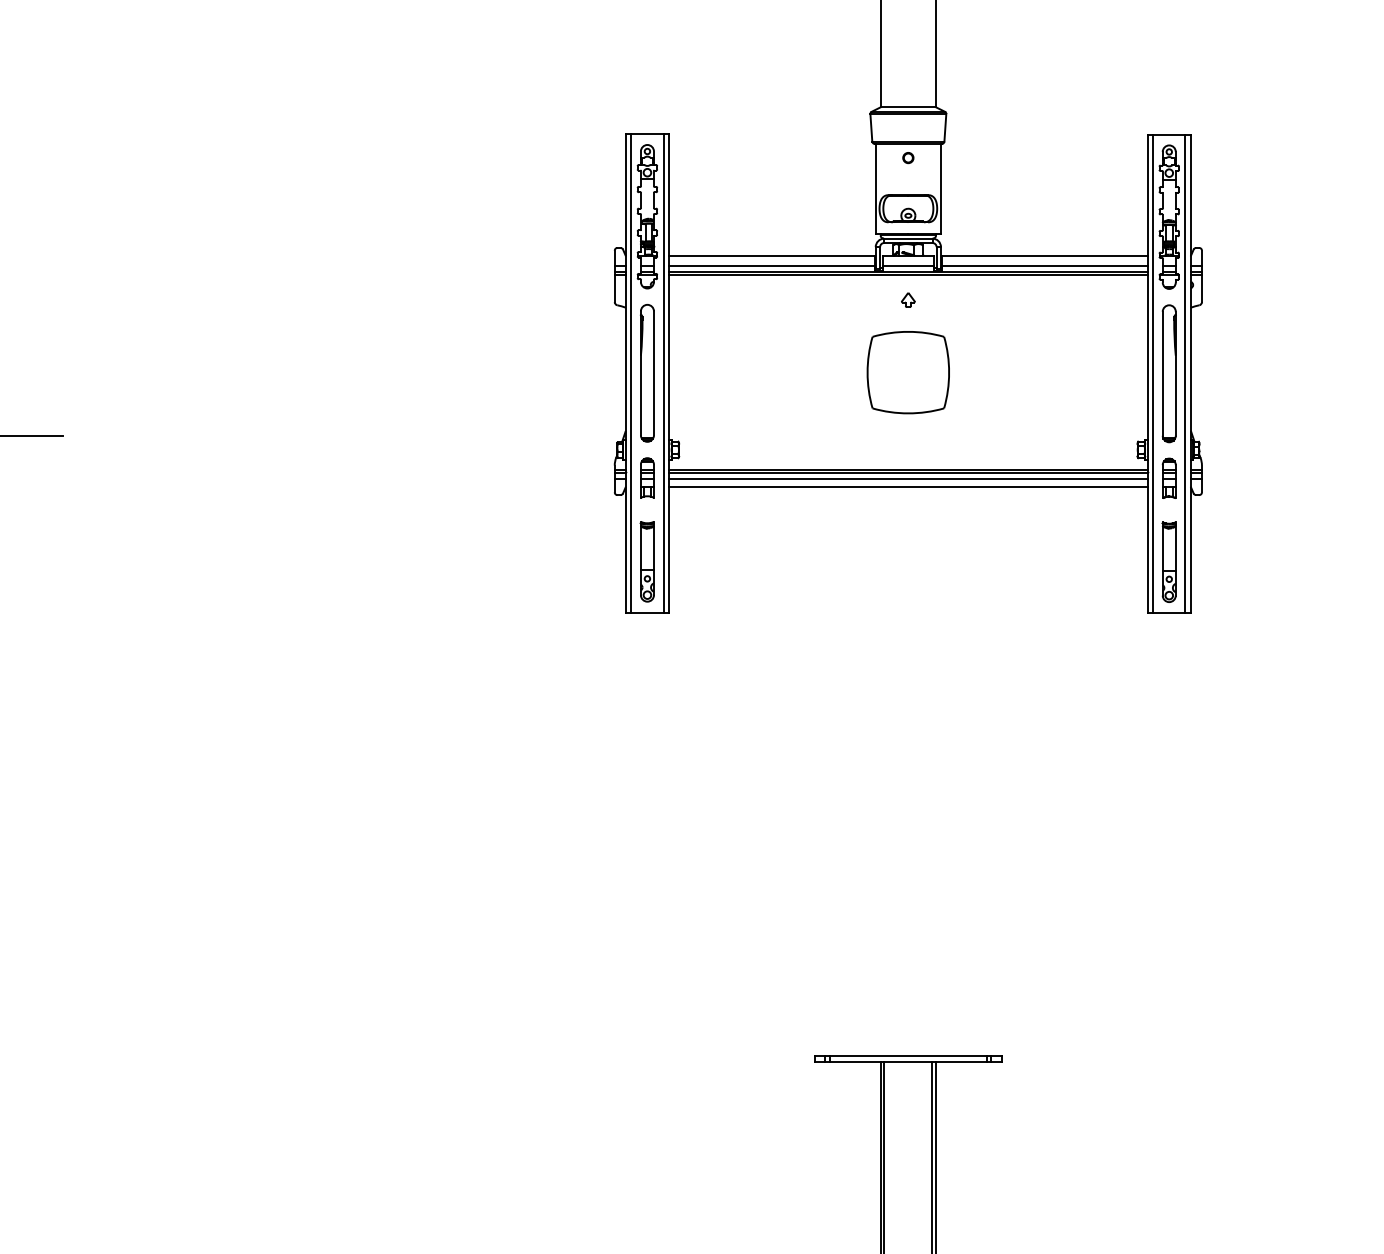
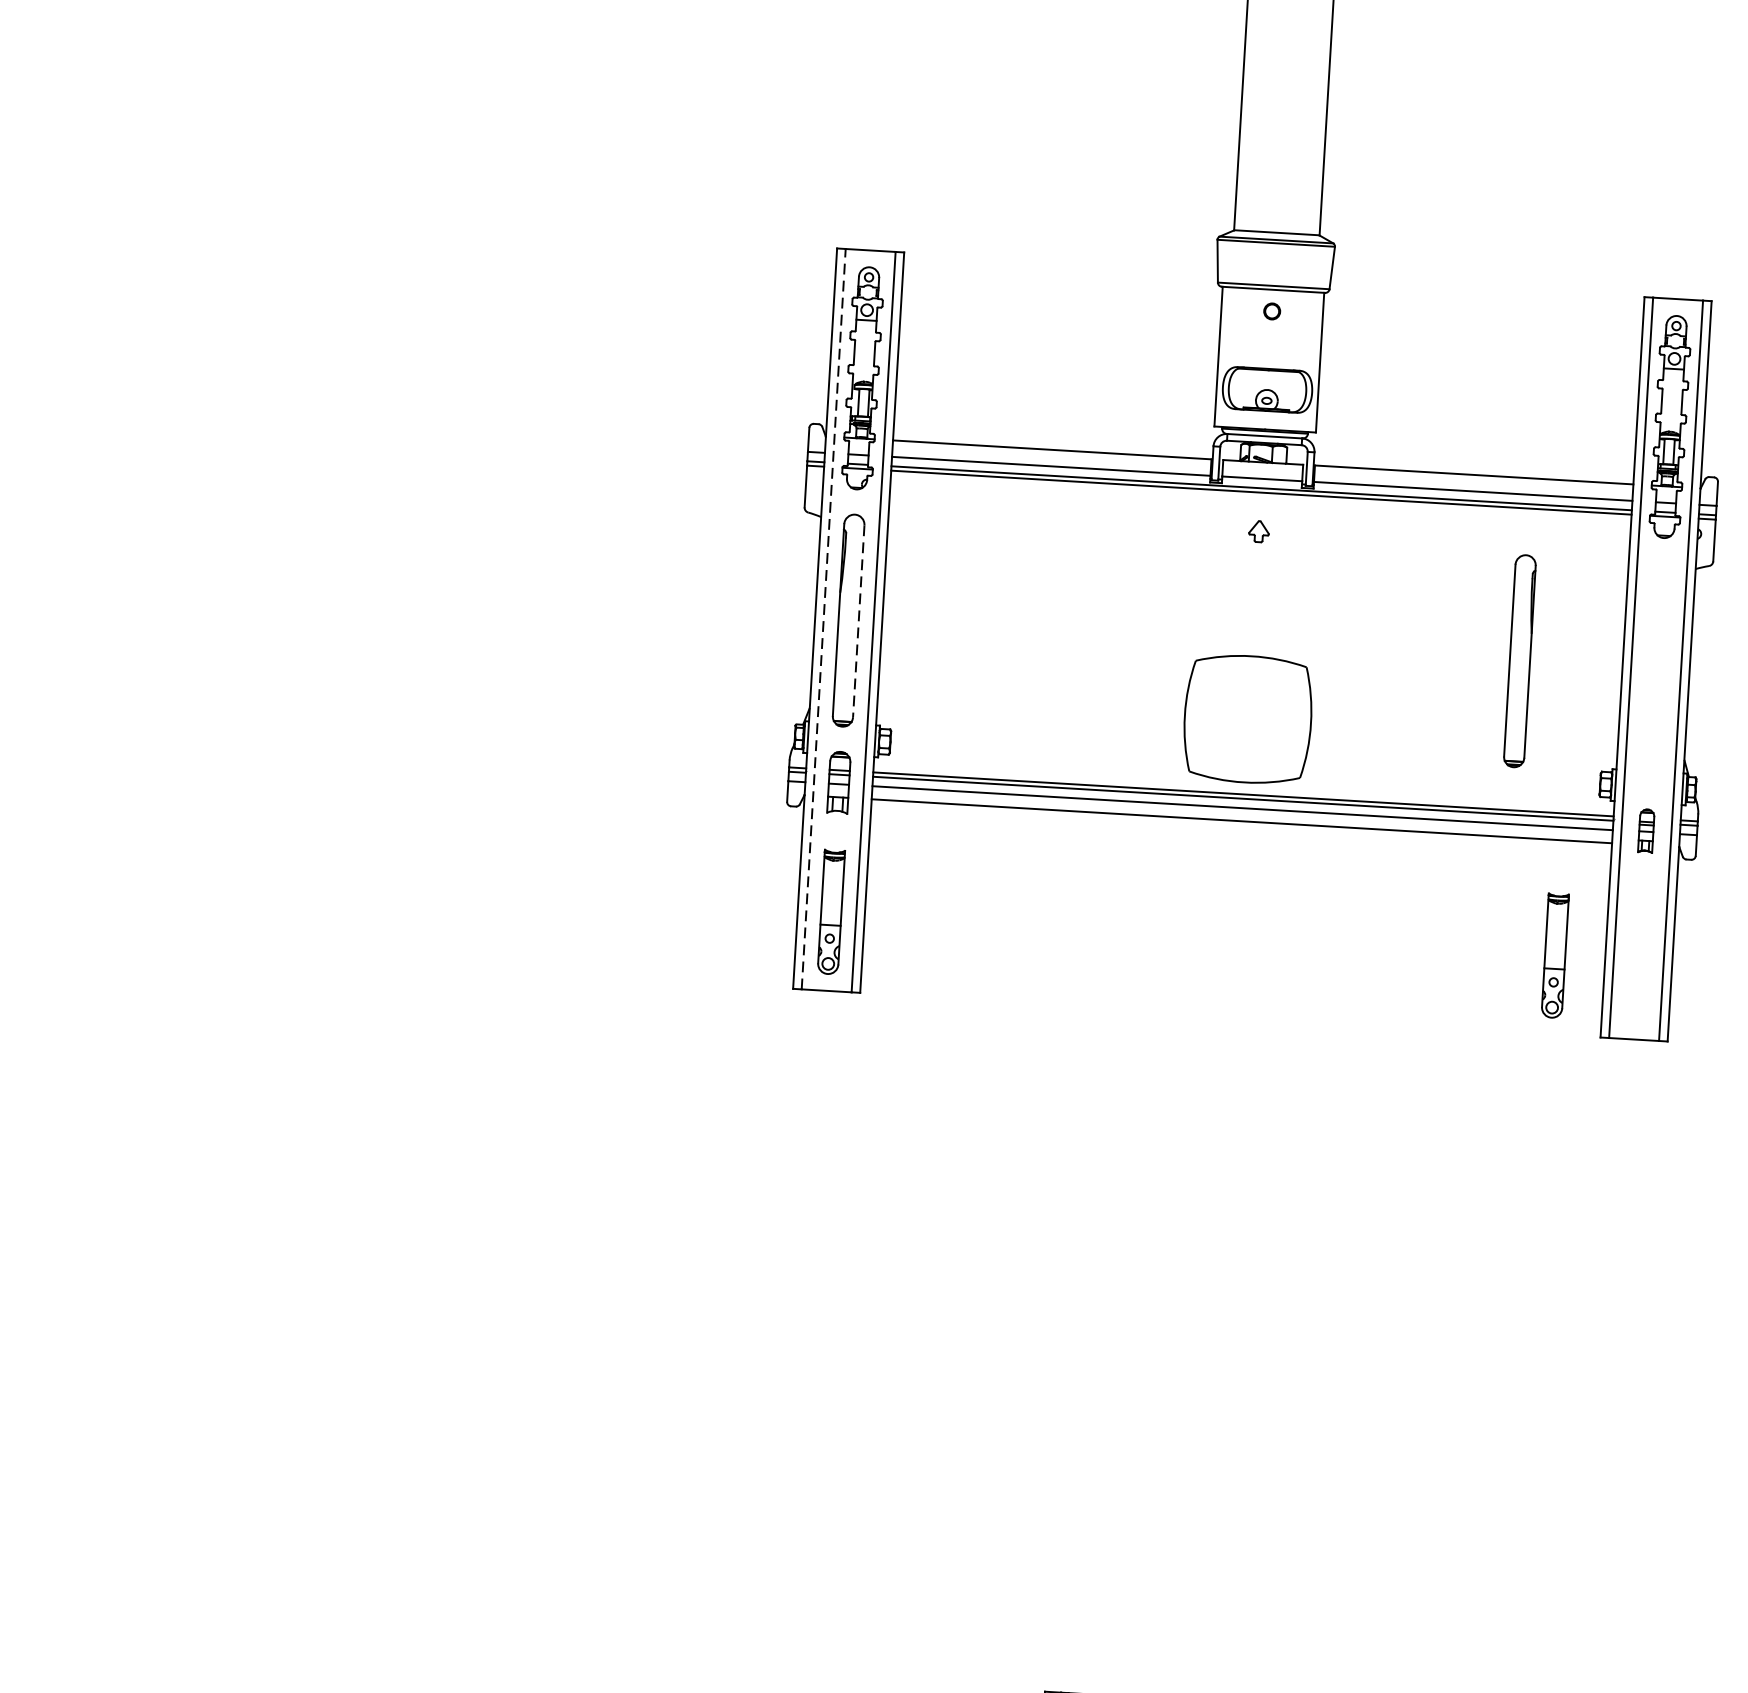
line: (631, 372) -> (824, 617), solid -> dashed
part: (907, 372) -> (1246, 719), moved
line: (653, 373) -> (858, 621), solid -> dashed
part: (1168, 373) -> (1518, 660), moved
part: (1168, 477) -> (1645, 829), size x0.7
part: (1168, 561) -> (1554, 954), moved

